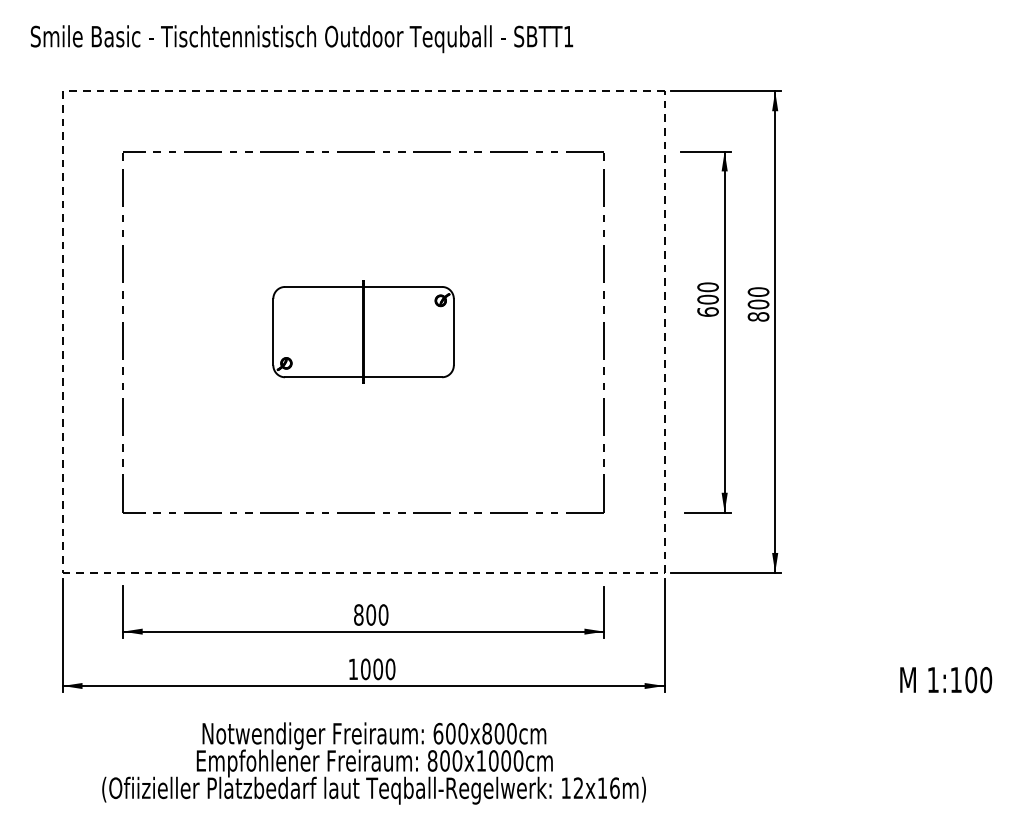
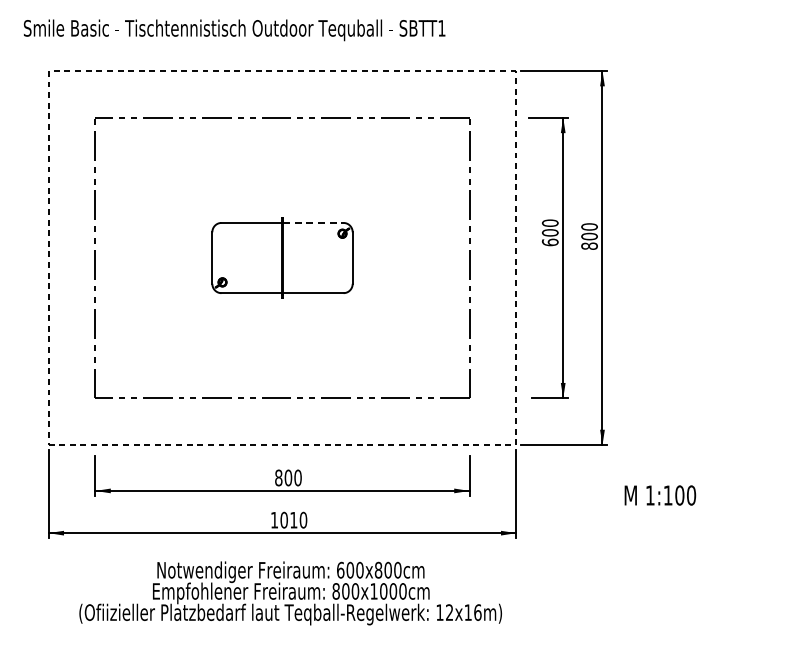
line: (403, 286) -> (313, 222), solid -> dashed
text: (377, 668) -> (293, 519), 1000 -> 1010
text: (946, 679) -> (660, 495), moved

